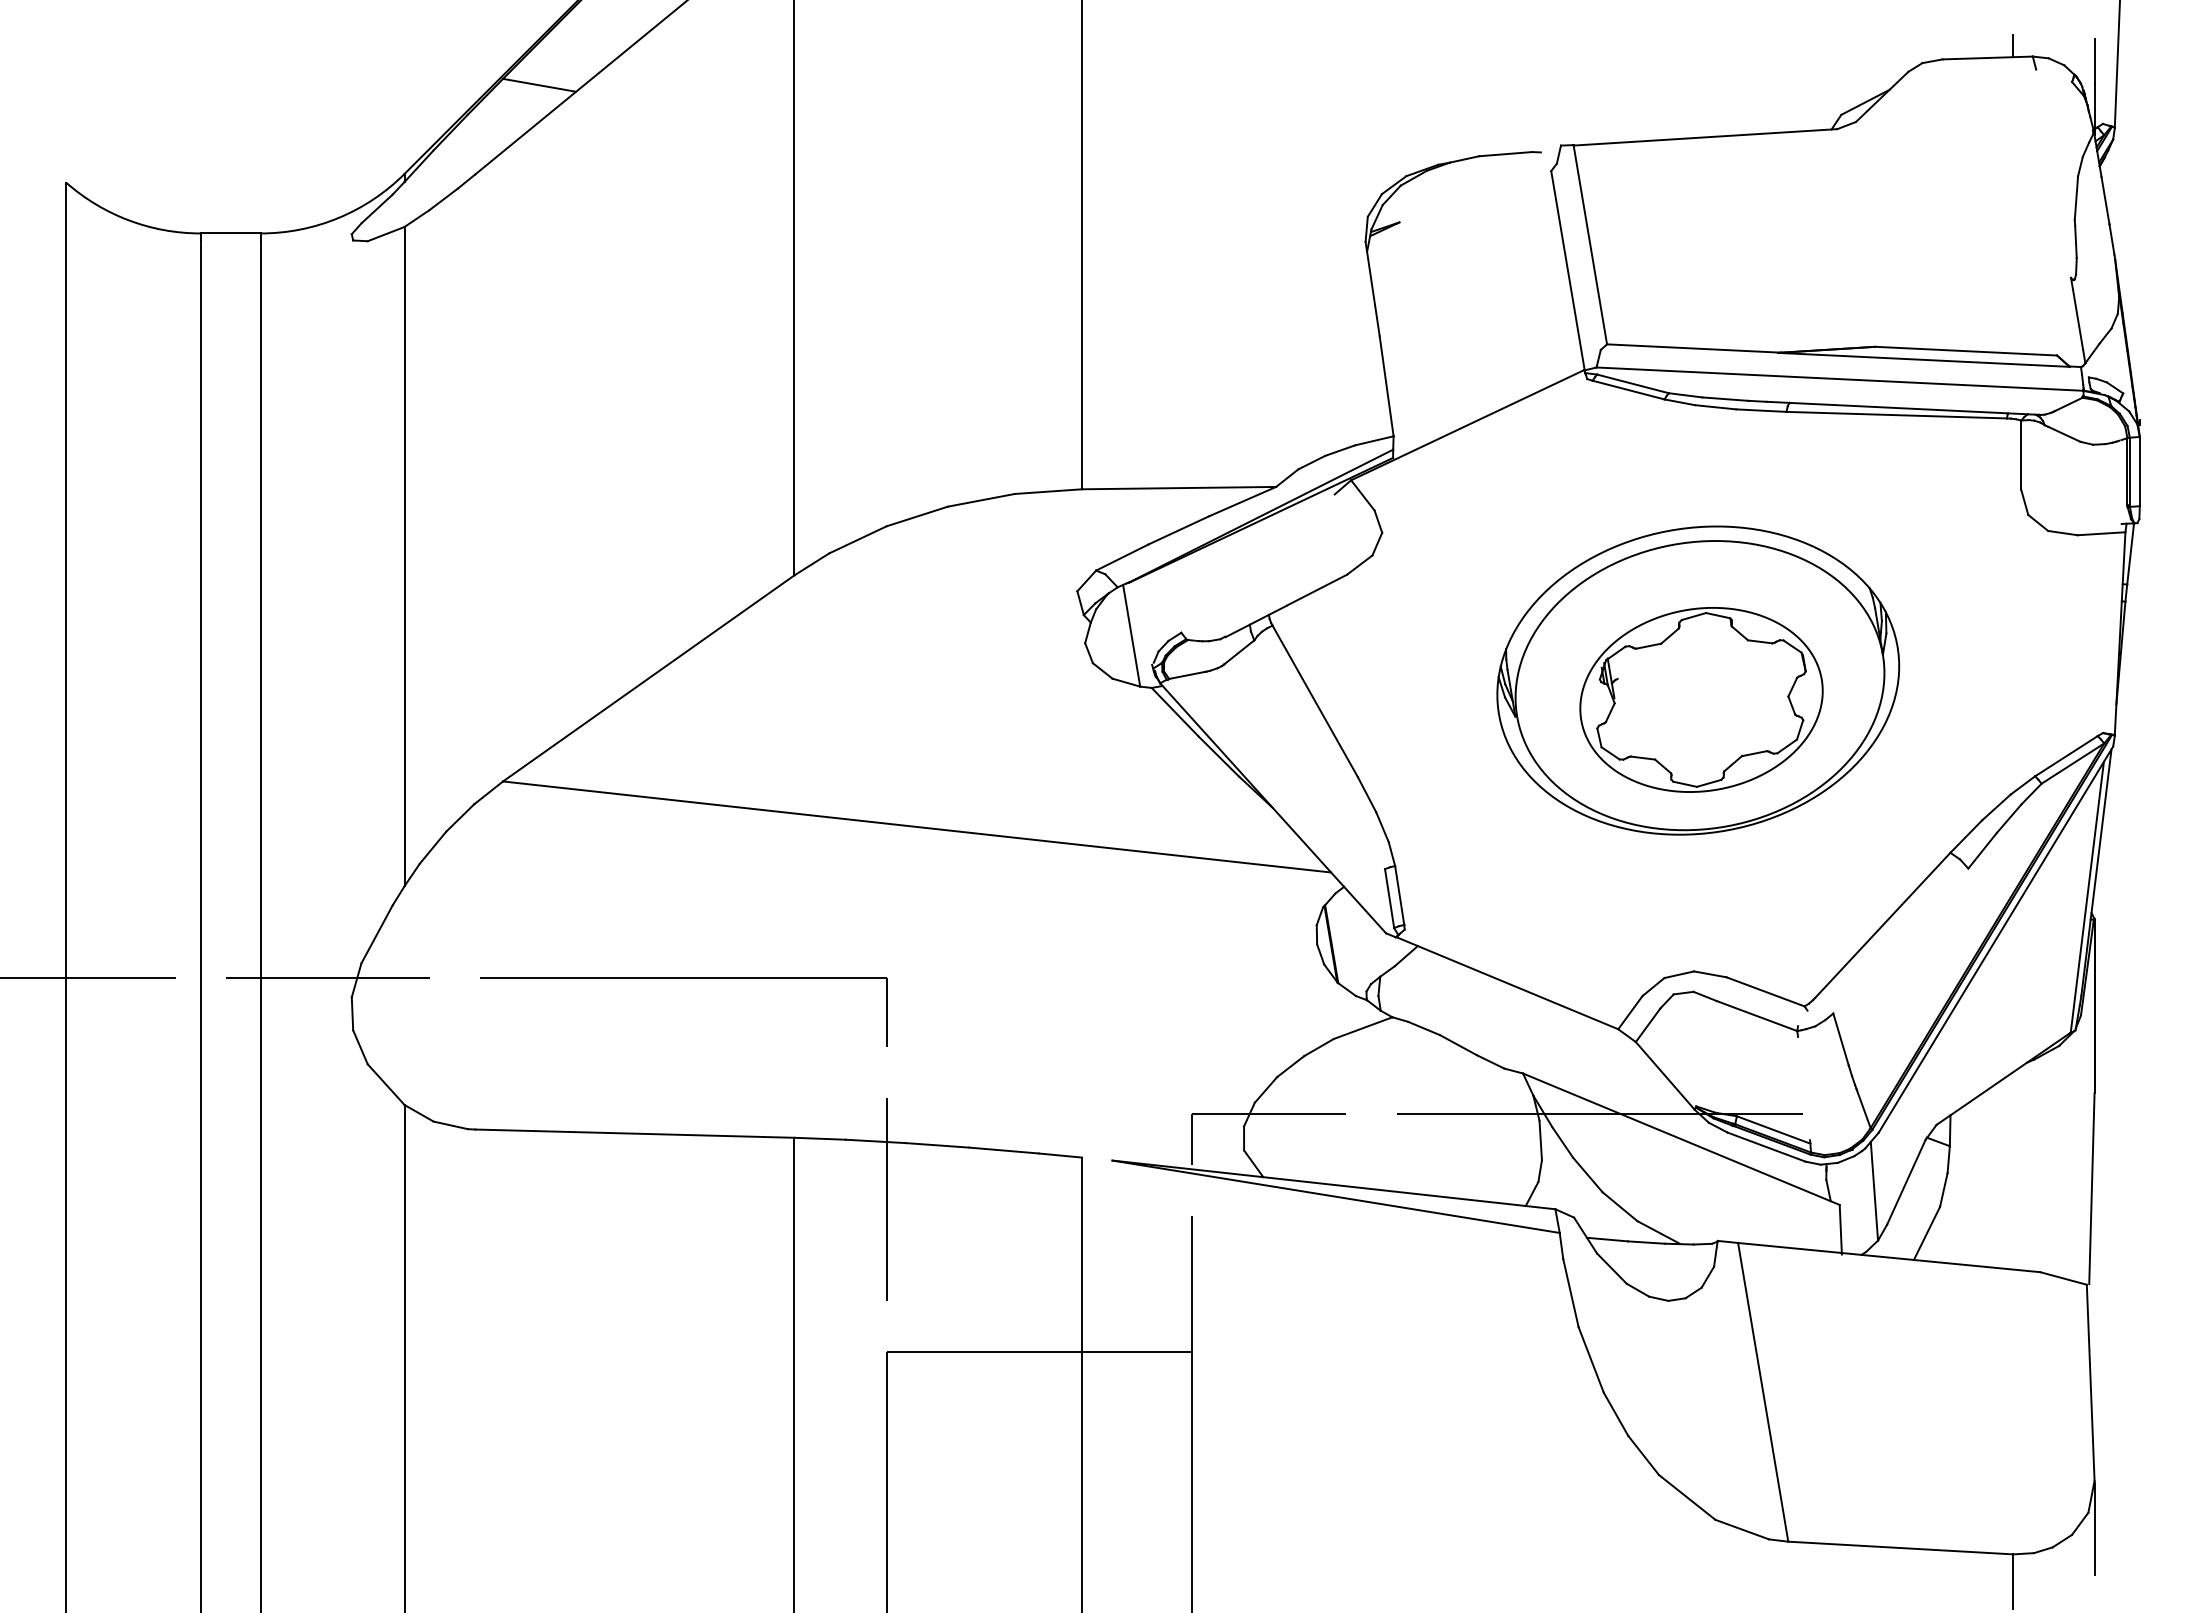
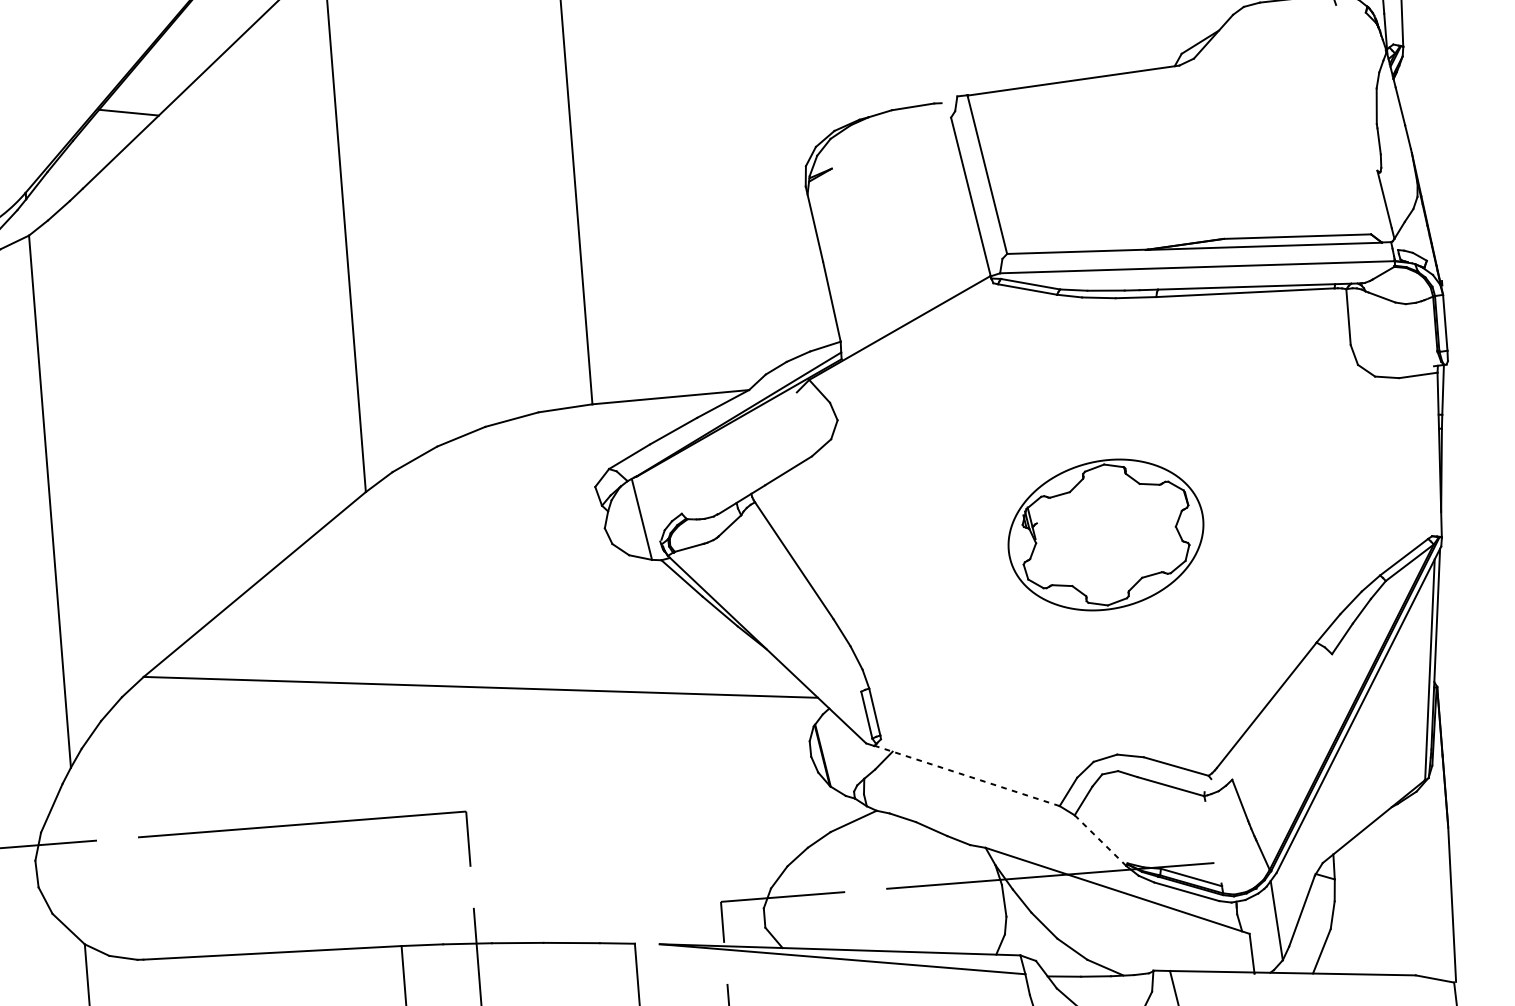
part: (1698, 680) -> (1102, 519), removed
line: (1506, 982) -> (966, 775), solid -> dashed
line: (1665, 1075) -> (1100, 840), solid -> dashed

